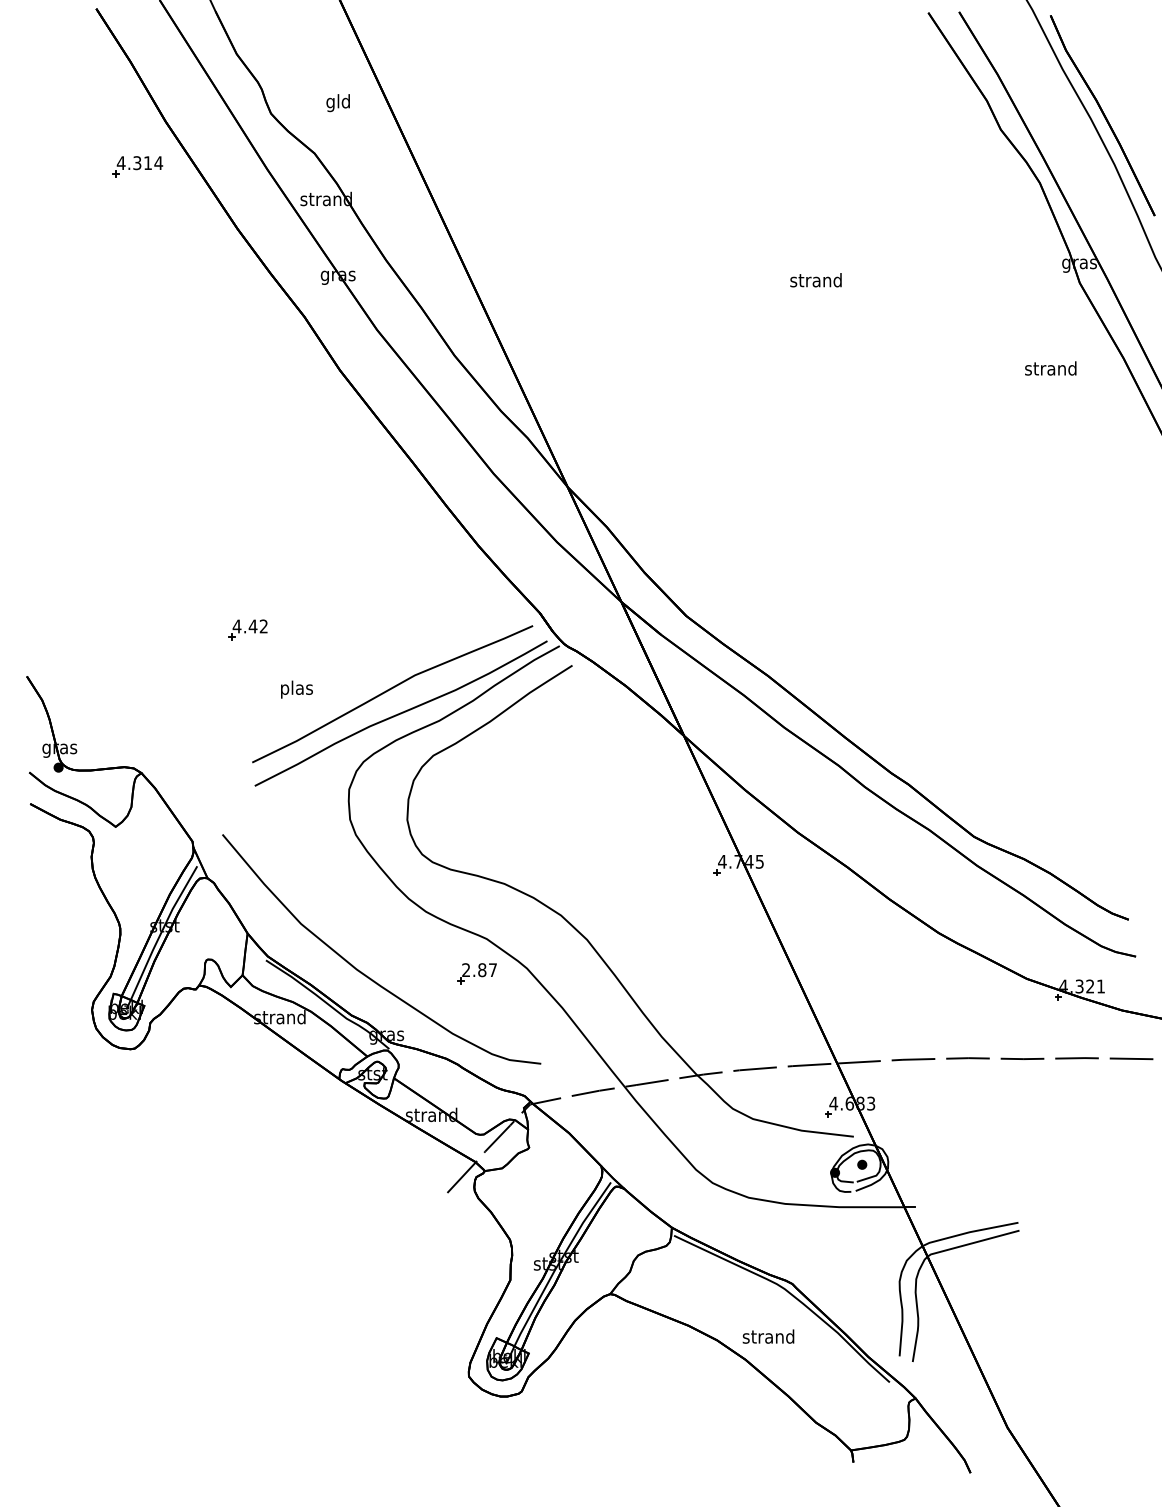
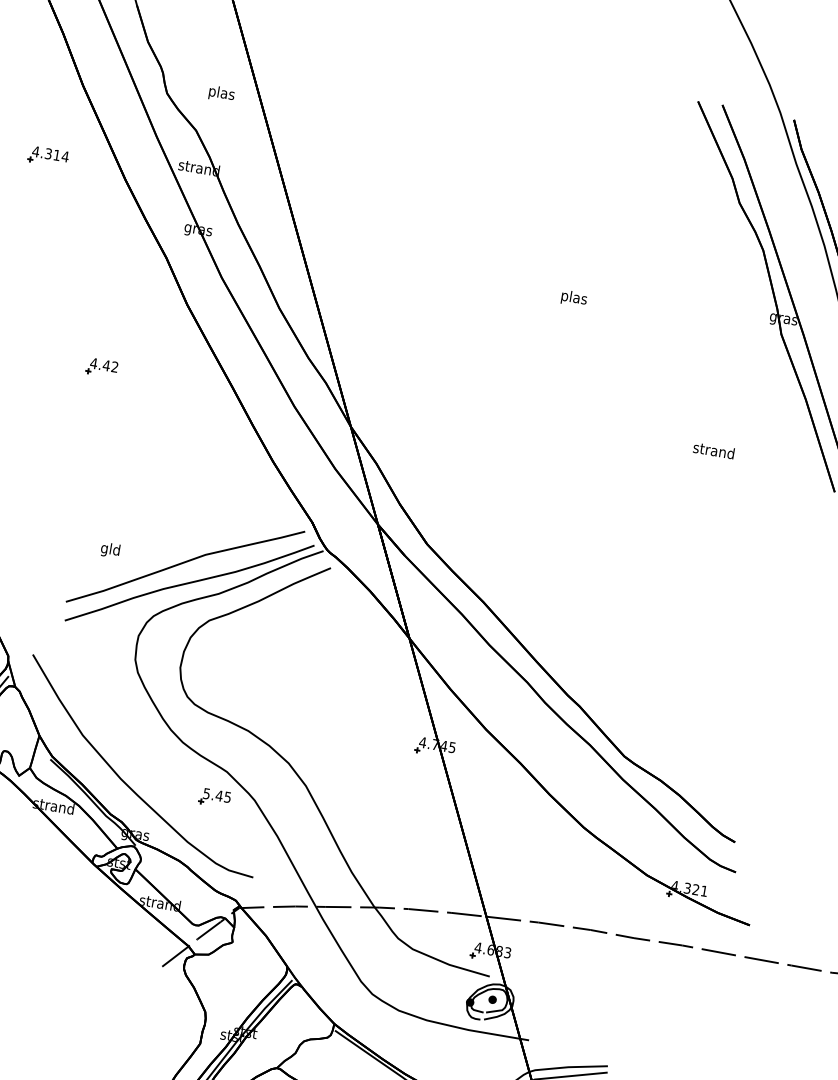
text: (338, 103) -> (221, 94), gld -> plas
part: (137, 166) -> (48, 156), moved
text: (815, 282) -> (573, 298), strand -> plas
text: (1050, 368) -> (713, 450), moved
part: (247, 629) -> (101, 367), moved
text: (296, 689) -> (110, 550), plas -> gld
text: (479, 970) -> (217, 795), 2.87 -> 5.45

